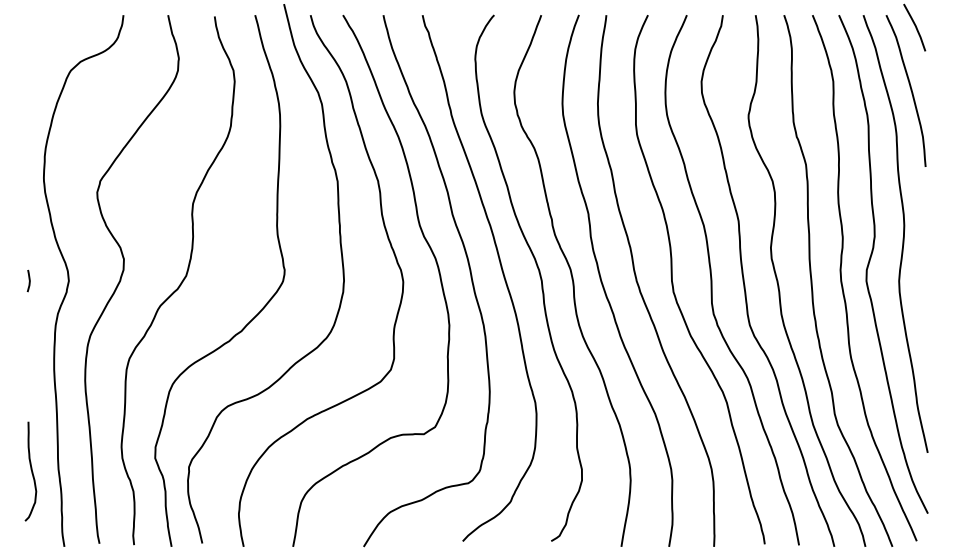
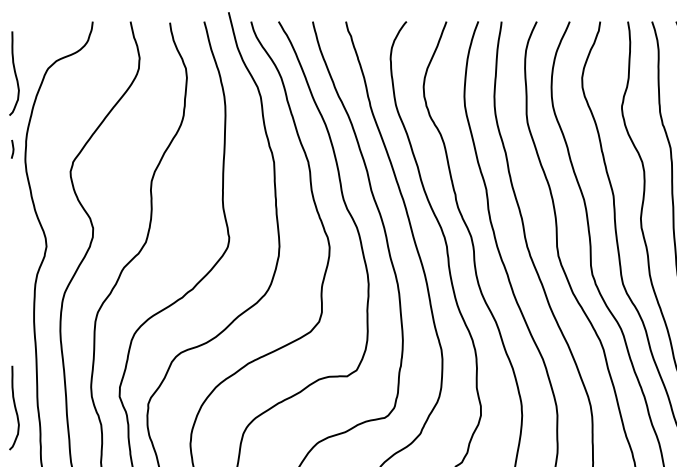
curve: (31, 76) -> (14, 73), added
line: (28, 280) -> (12, 148), moved

